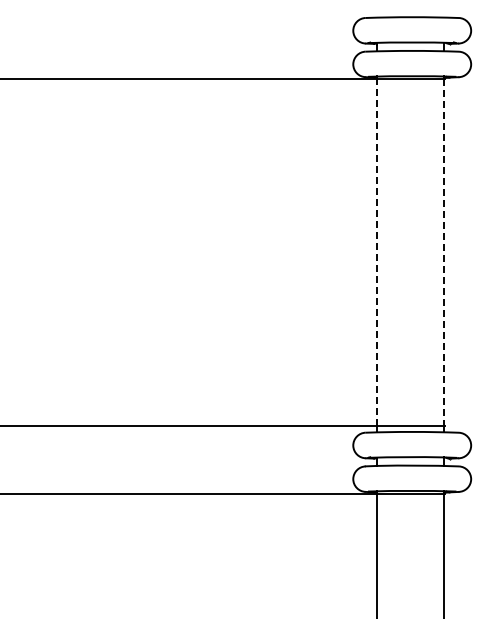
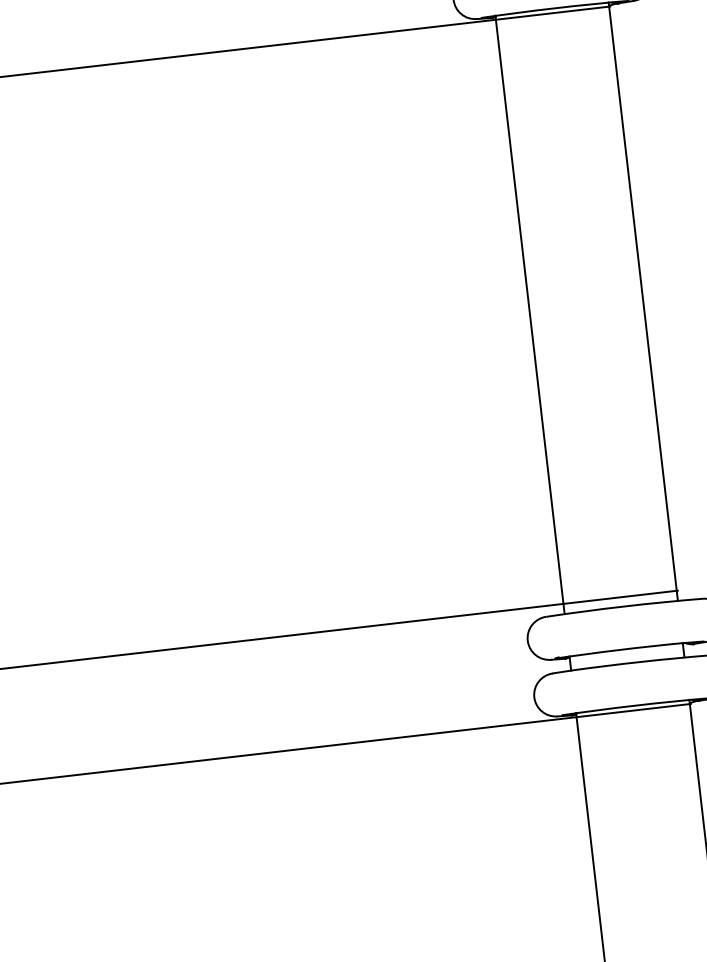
line: (376, 251) -> (529, 310), dashed -> solid
line: (444, 252) -> (643, 298), dashed -> solid

